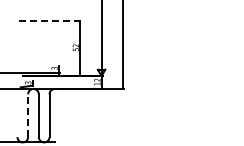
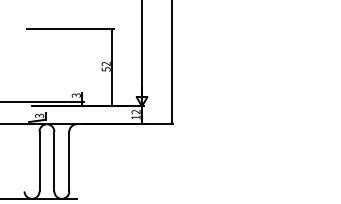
line: (50, 20) -> (70, 28), dashed -> solid
line: (28, 115) -> (39, 161), dashed -> solid

